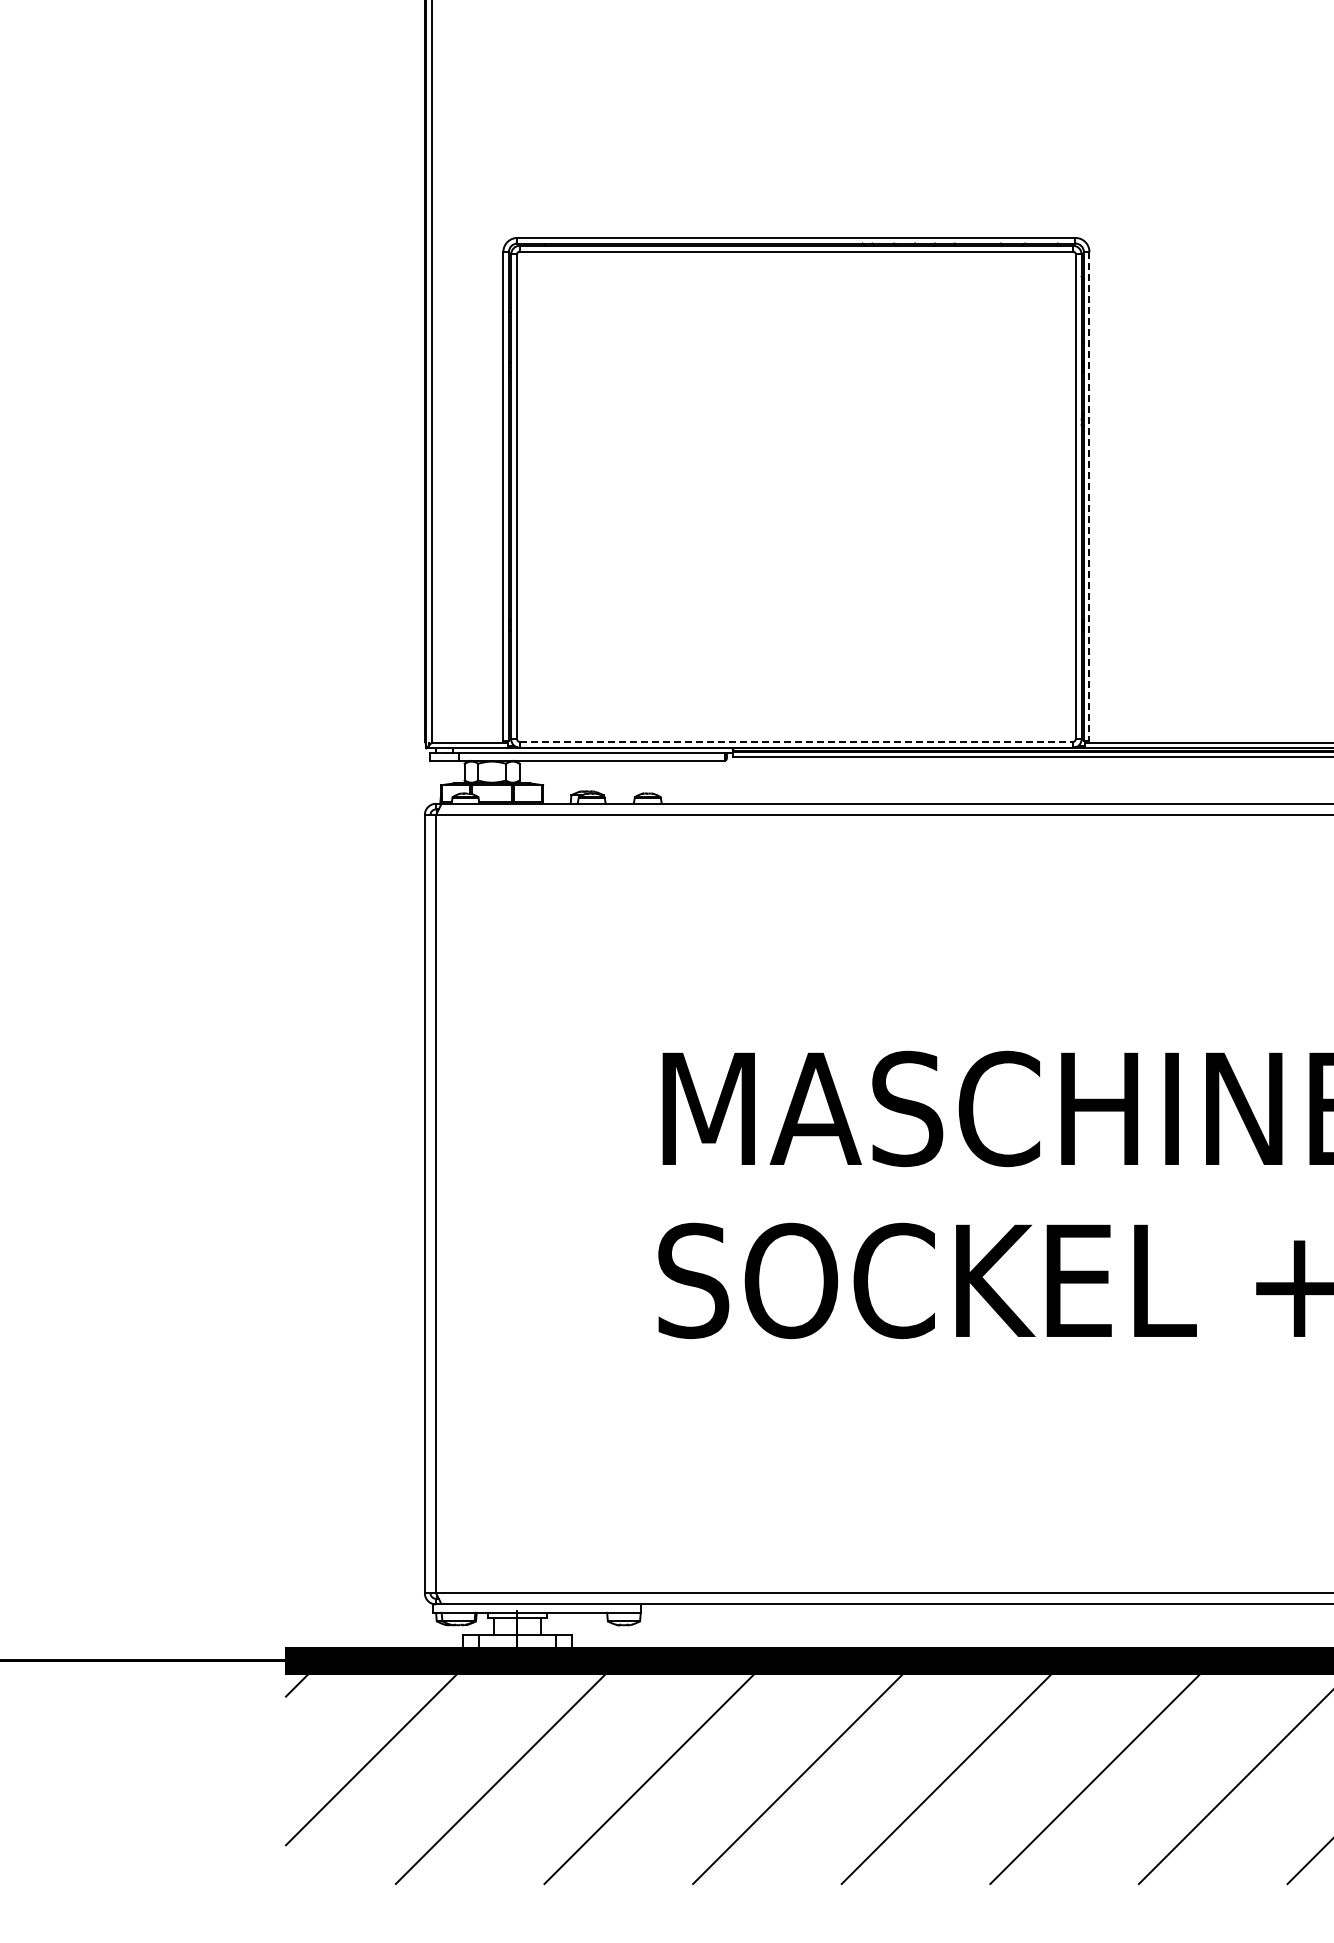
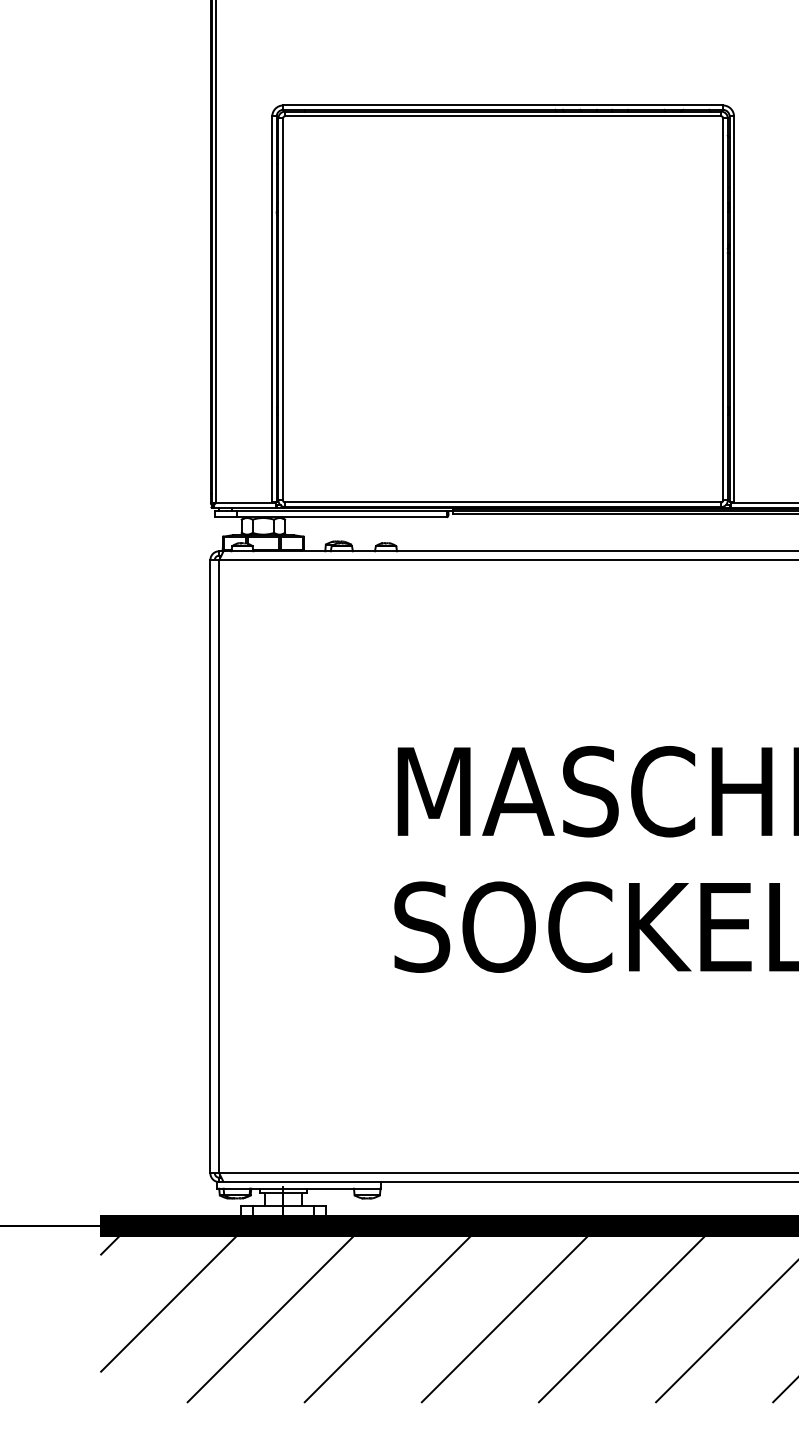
line: (1089, 496) -> (734, 309), dashed -> solid
line: (796, 741) -> (503, 502), dashed -> solid

